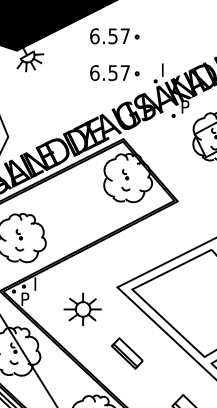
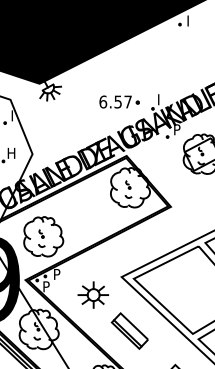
part: (114, 35) -> (119, 71), removed
text: (38, 281) -> (57, 272), I -> P
part: (126, 352) -> (129, 330), size x1.43

